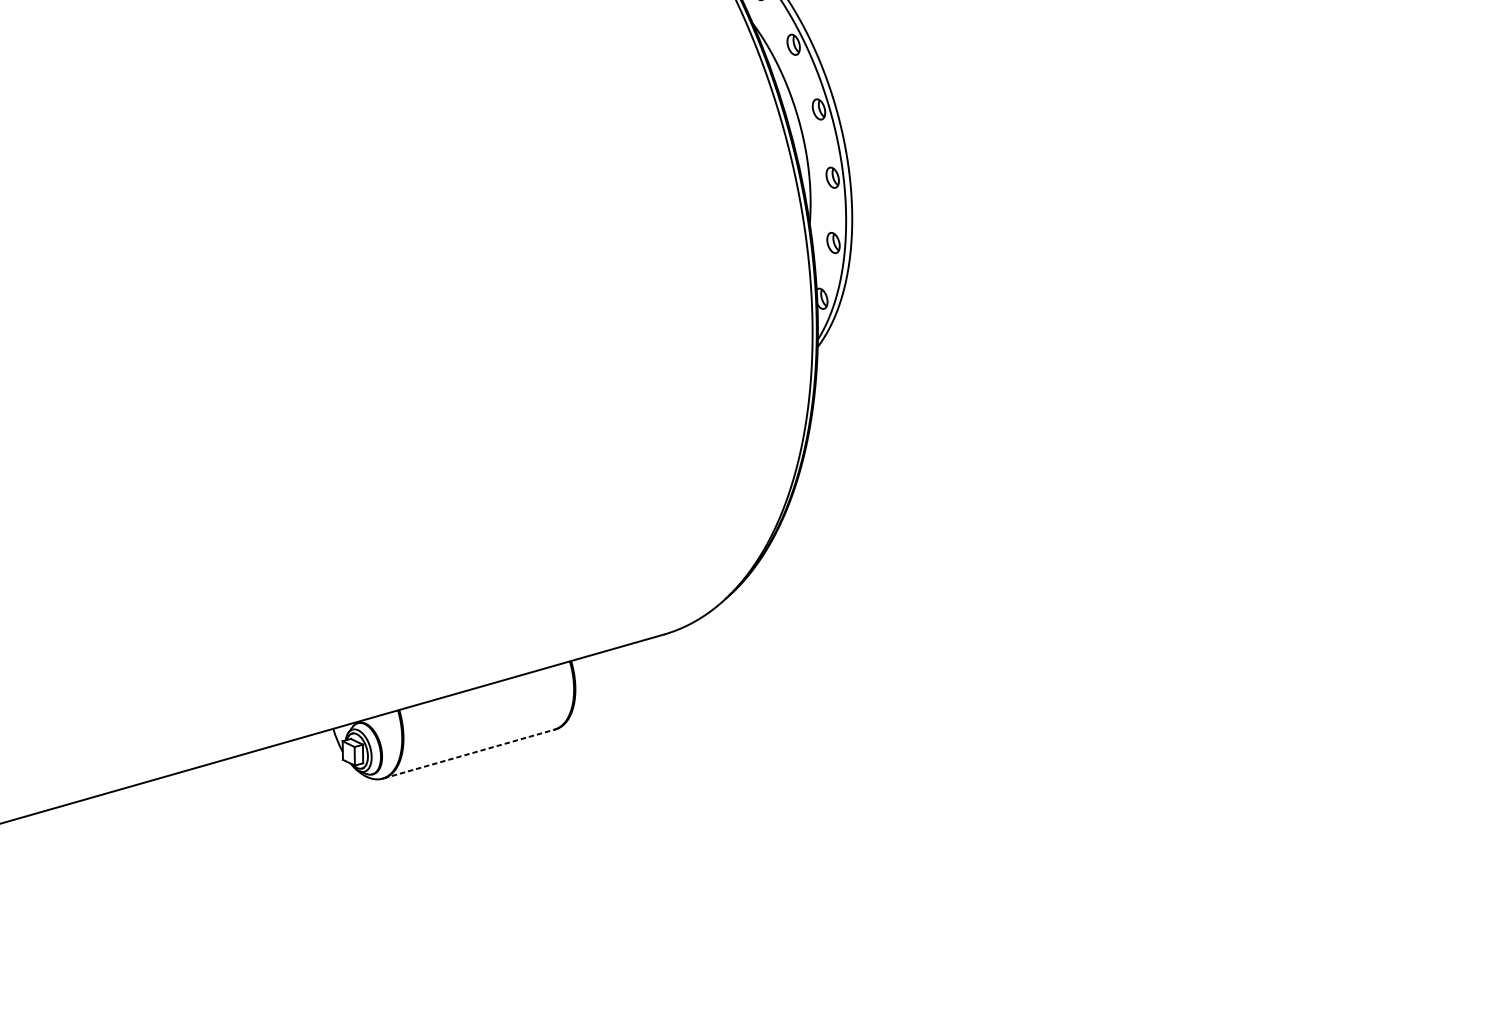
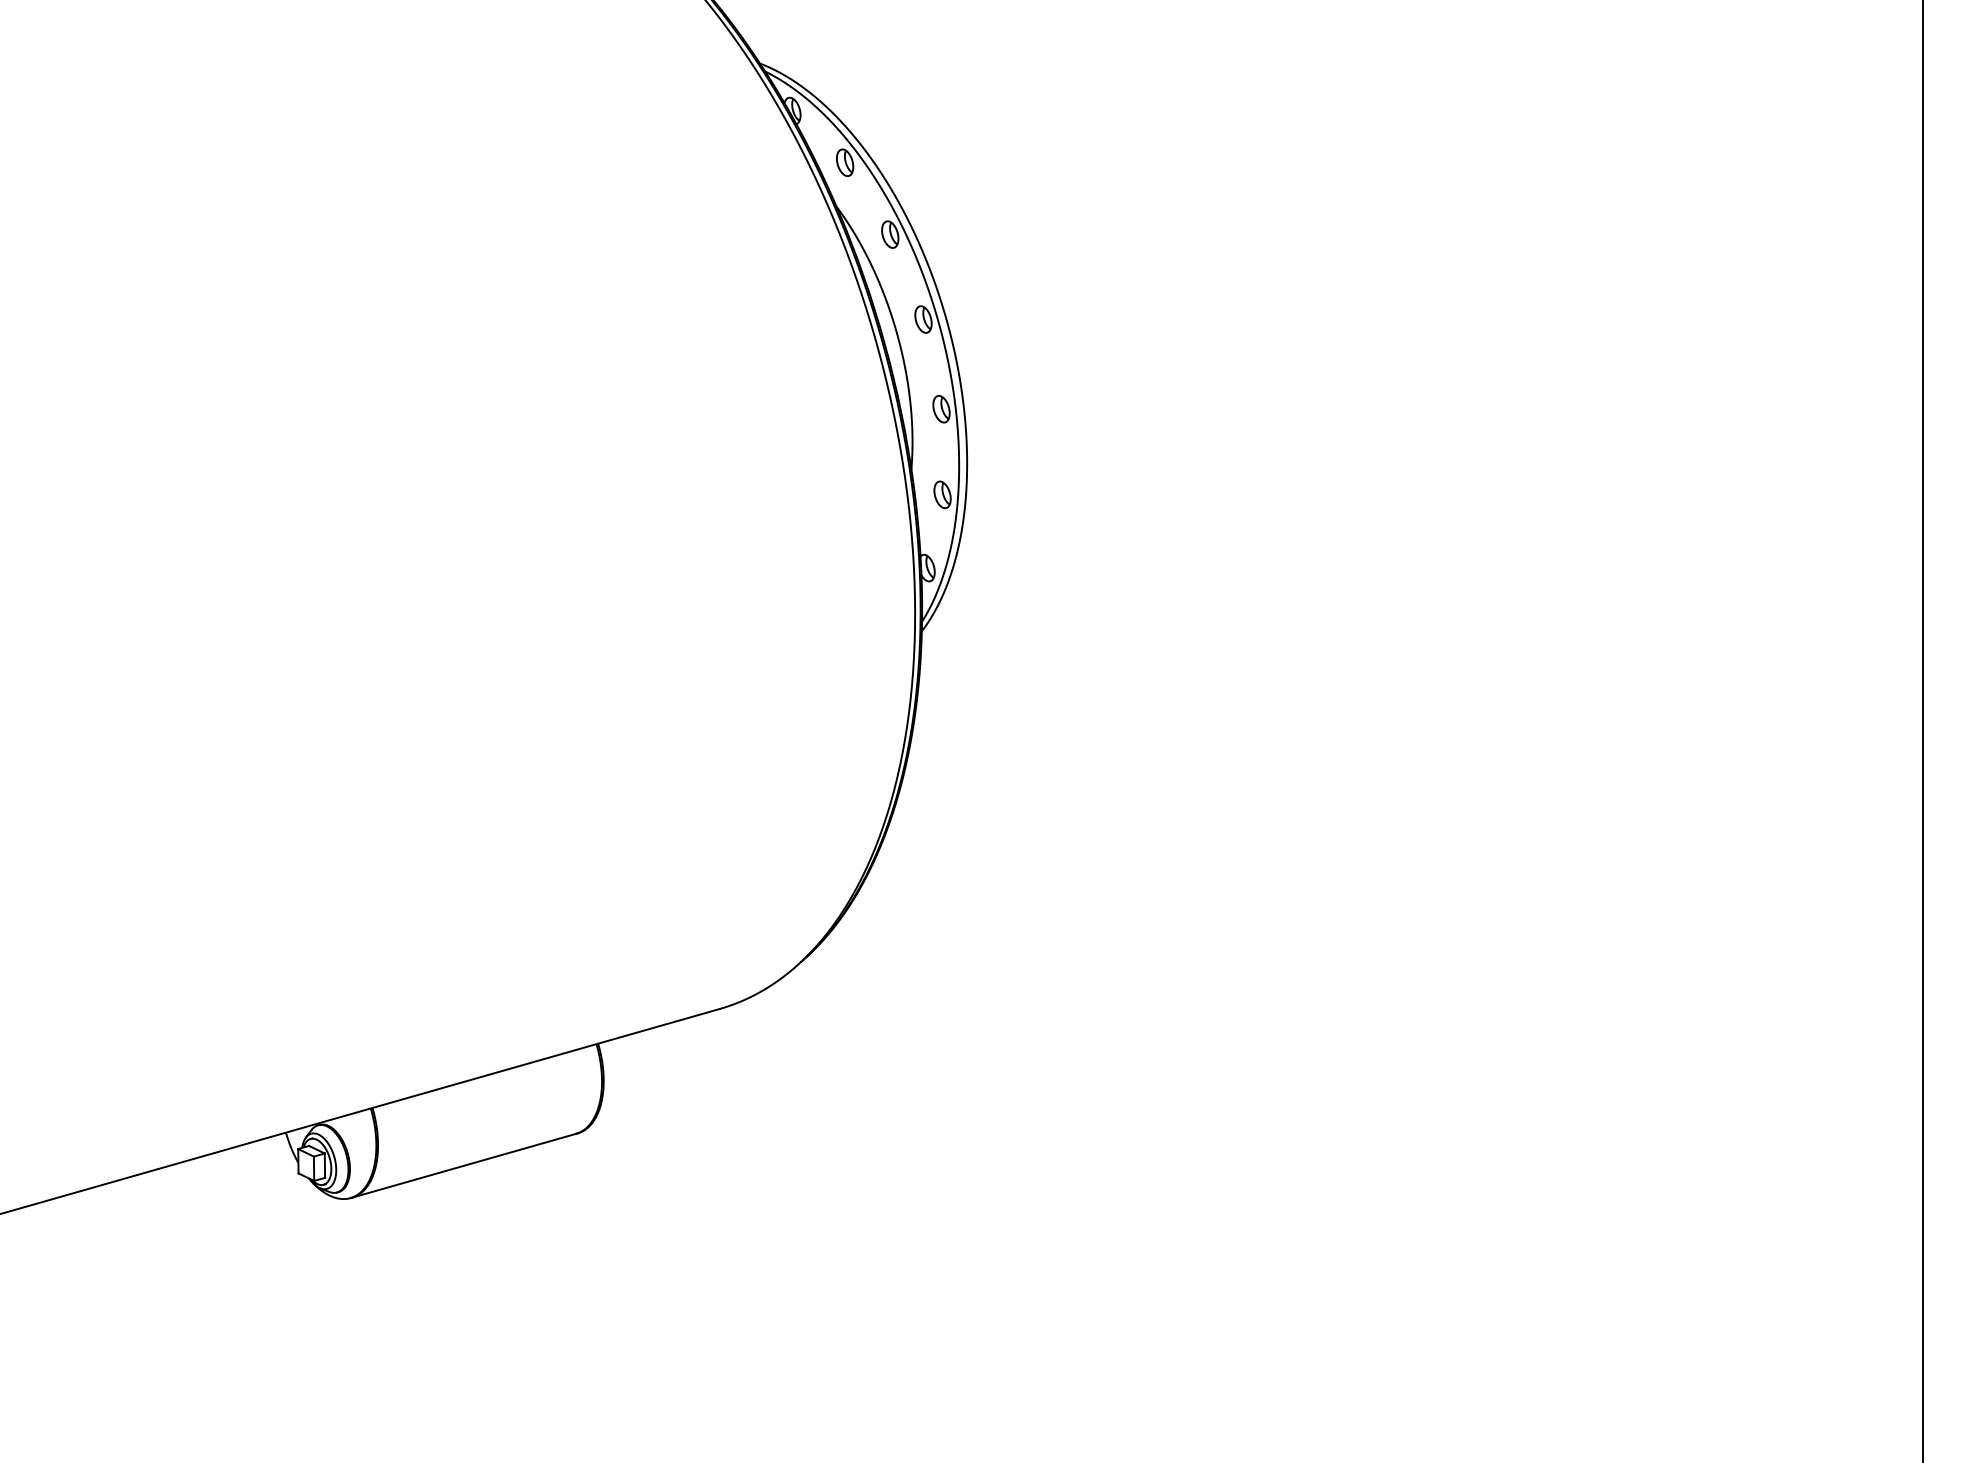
line: (469, 753) -> (464, 1165), dashed -> solid

